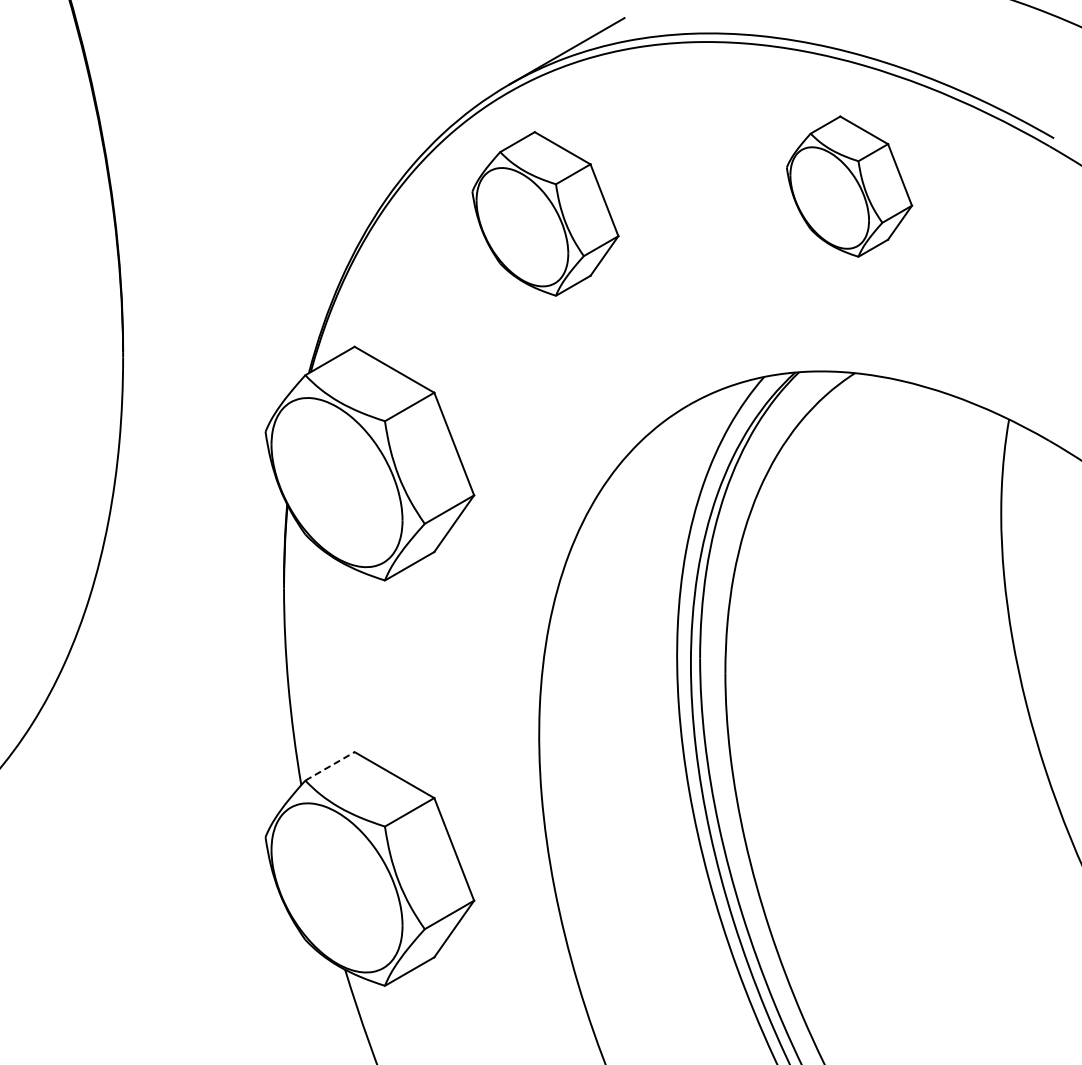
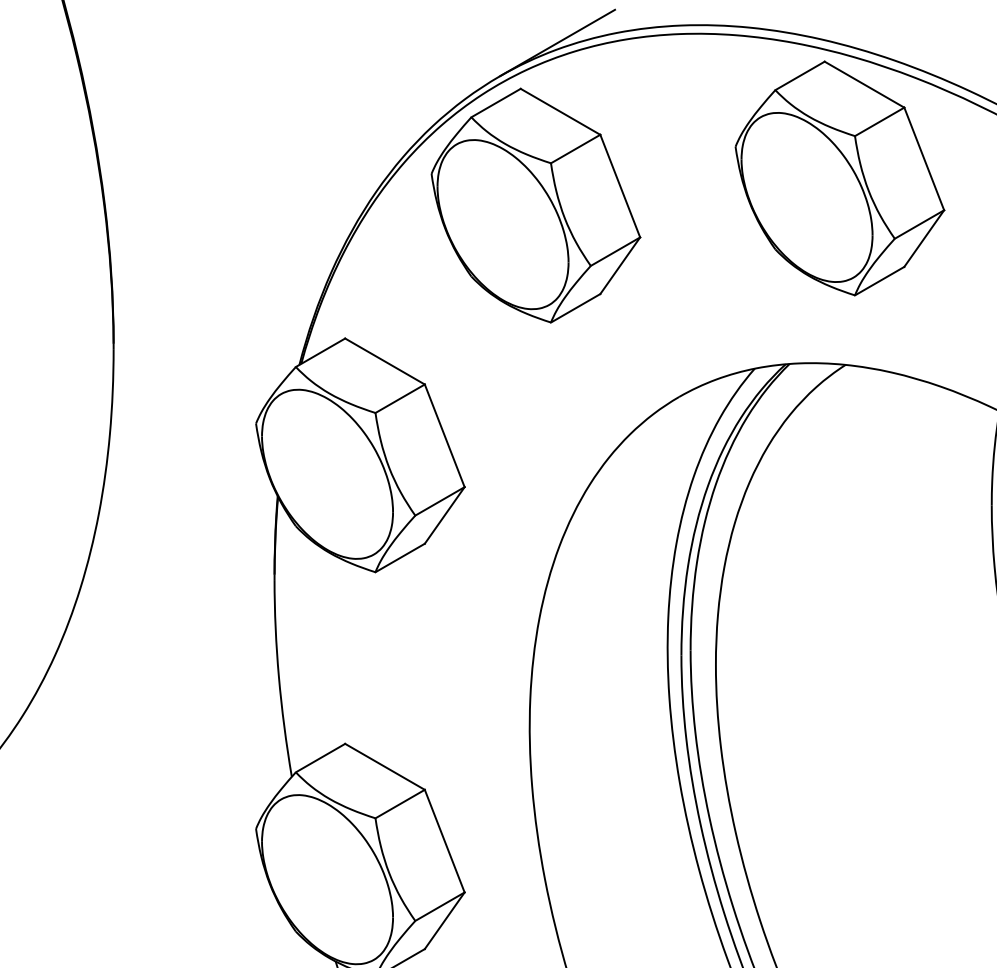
part: (849, 186) -> (840, 178), size x1.67
part: (545, 213) -> (536, 205), size x1.43
line: (330, 766) -> (321, 758), dashed -> solid

